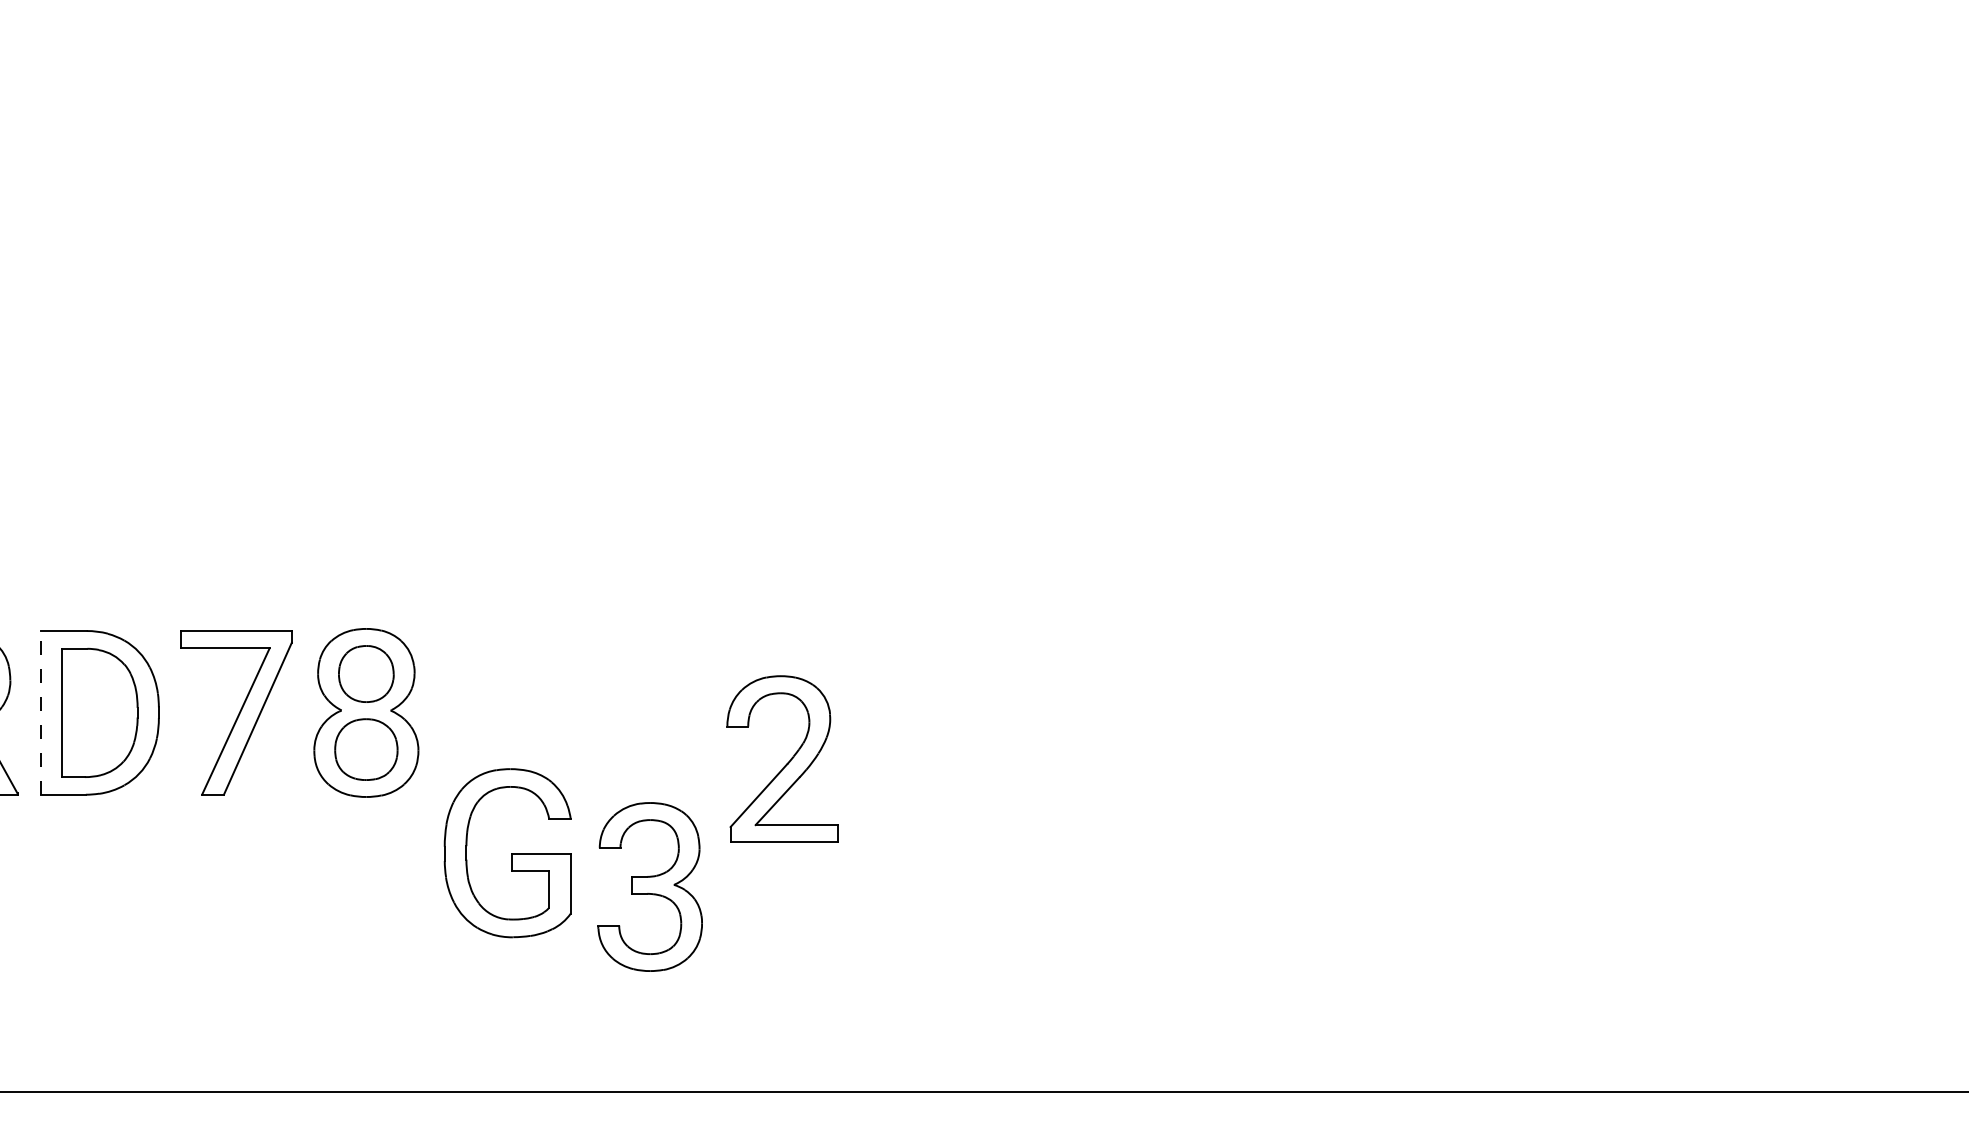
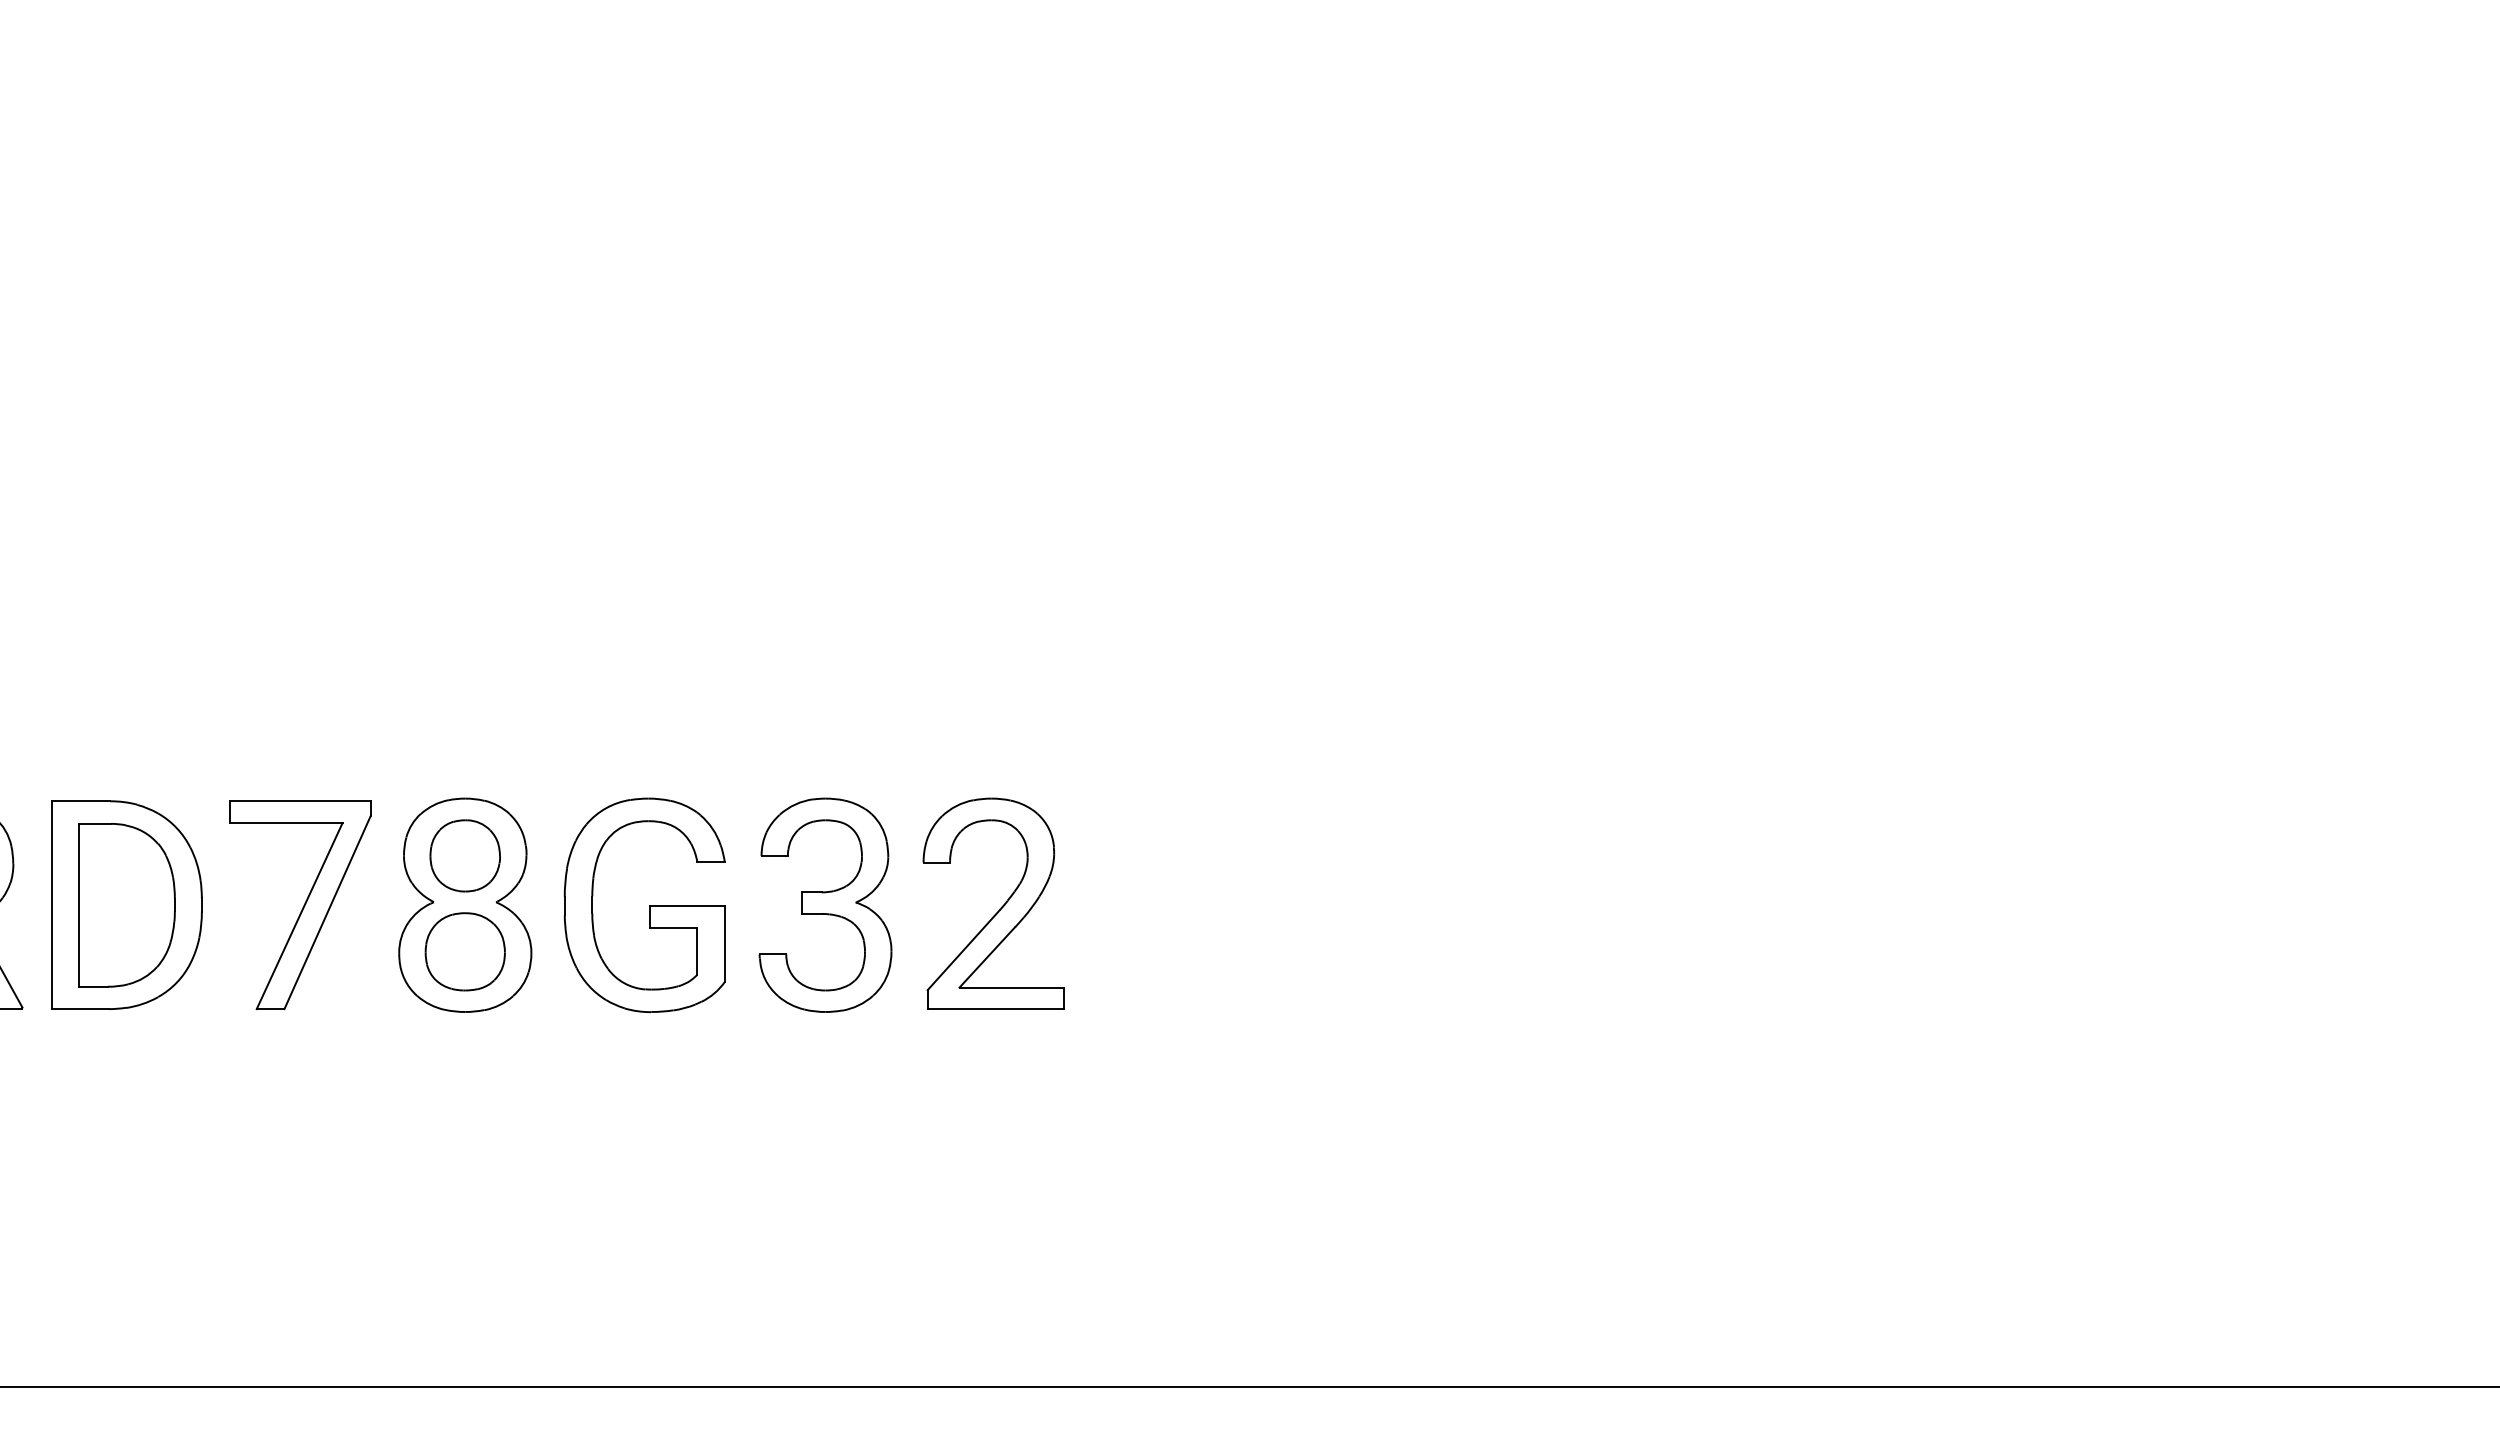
line: (40, 713) -> (51, 905), dashed -> solid
part: (787, 761) -> (1000, 907), moved
part: (507, 852) -> (644, 904), moved
part: (650, 886) -> (825, 904), moved

